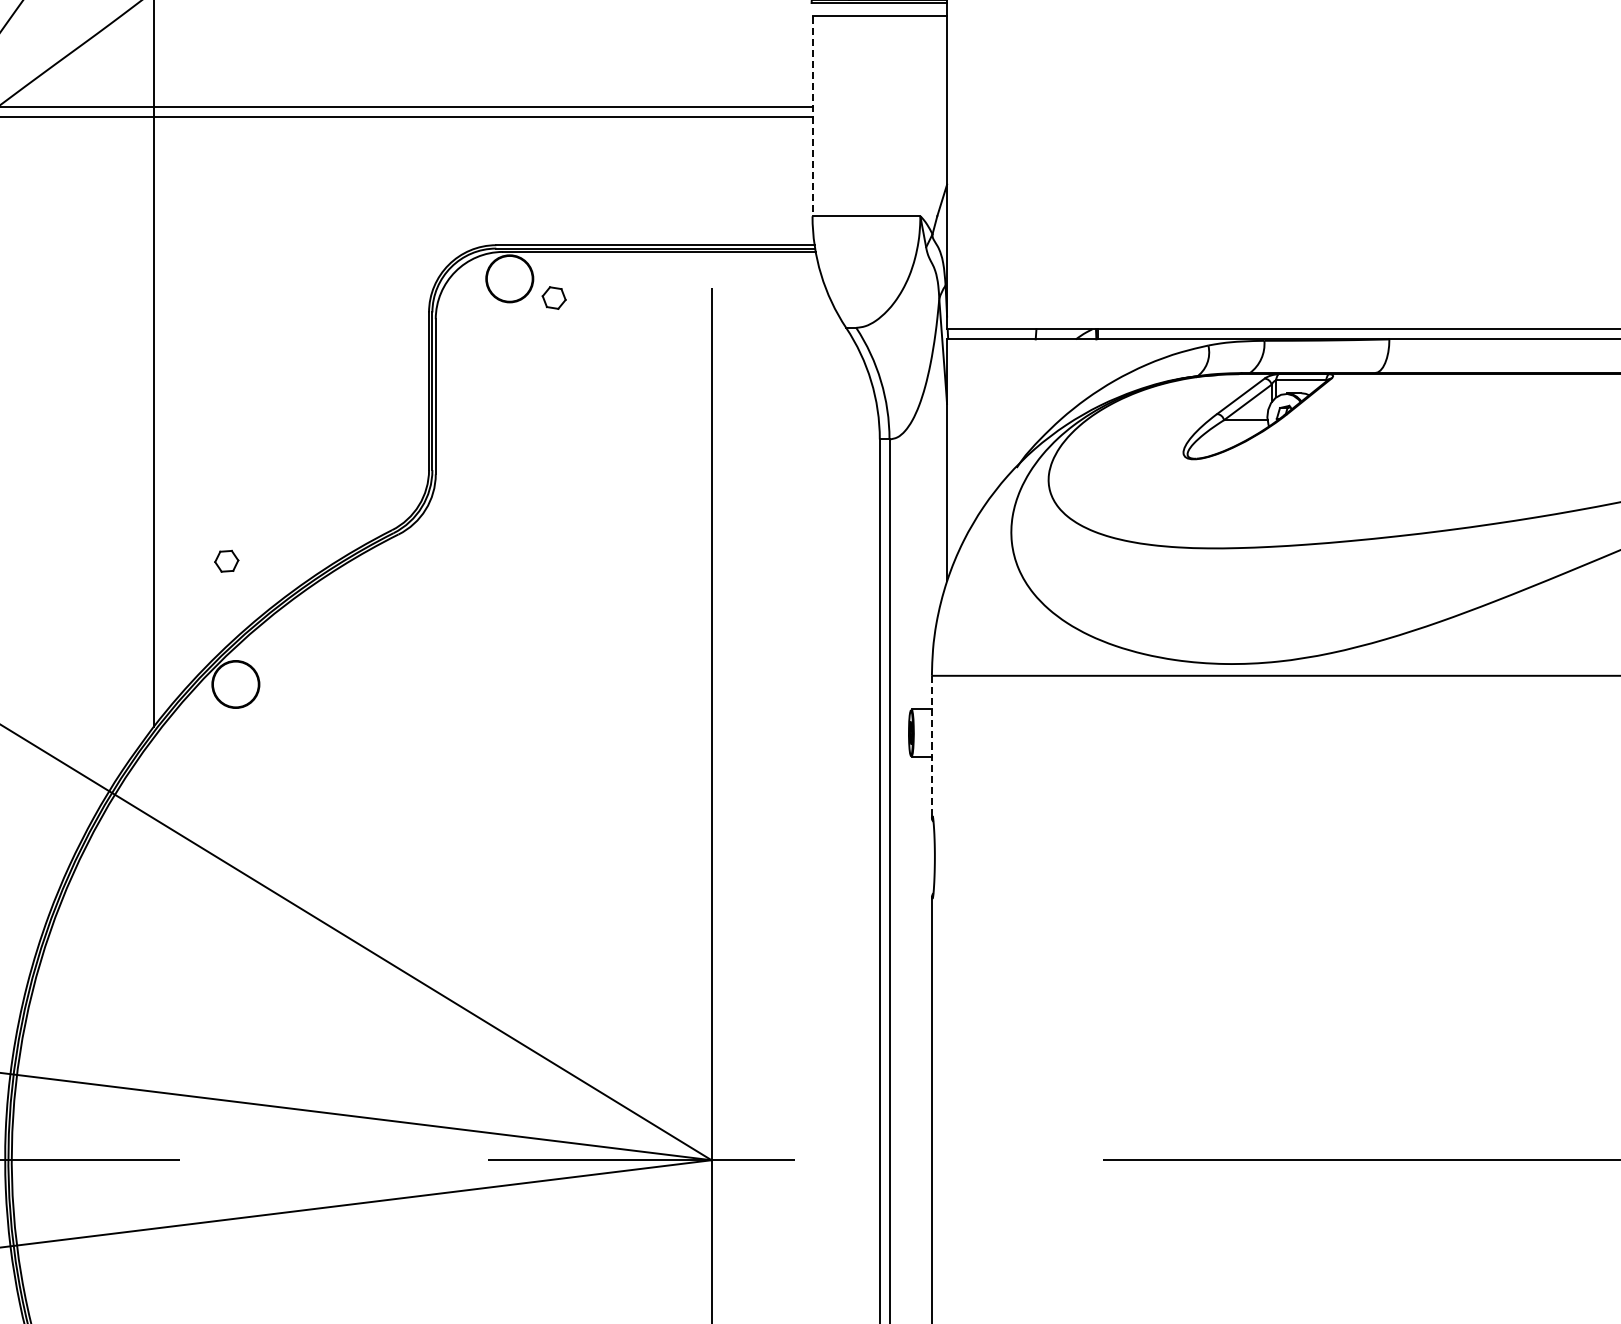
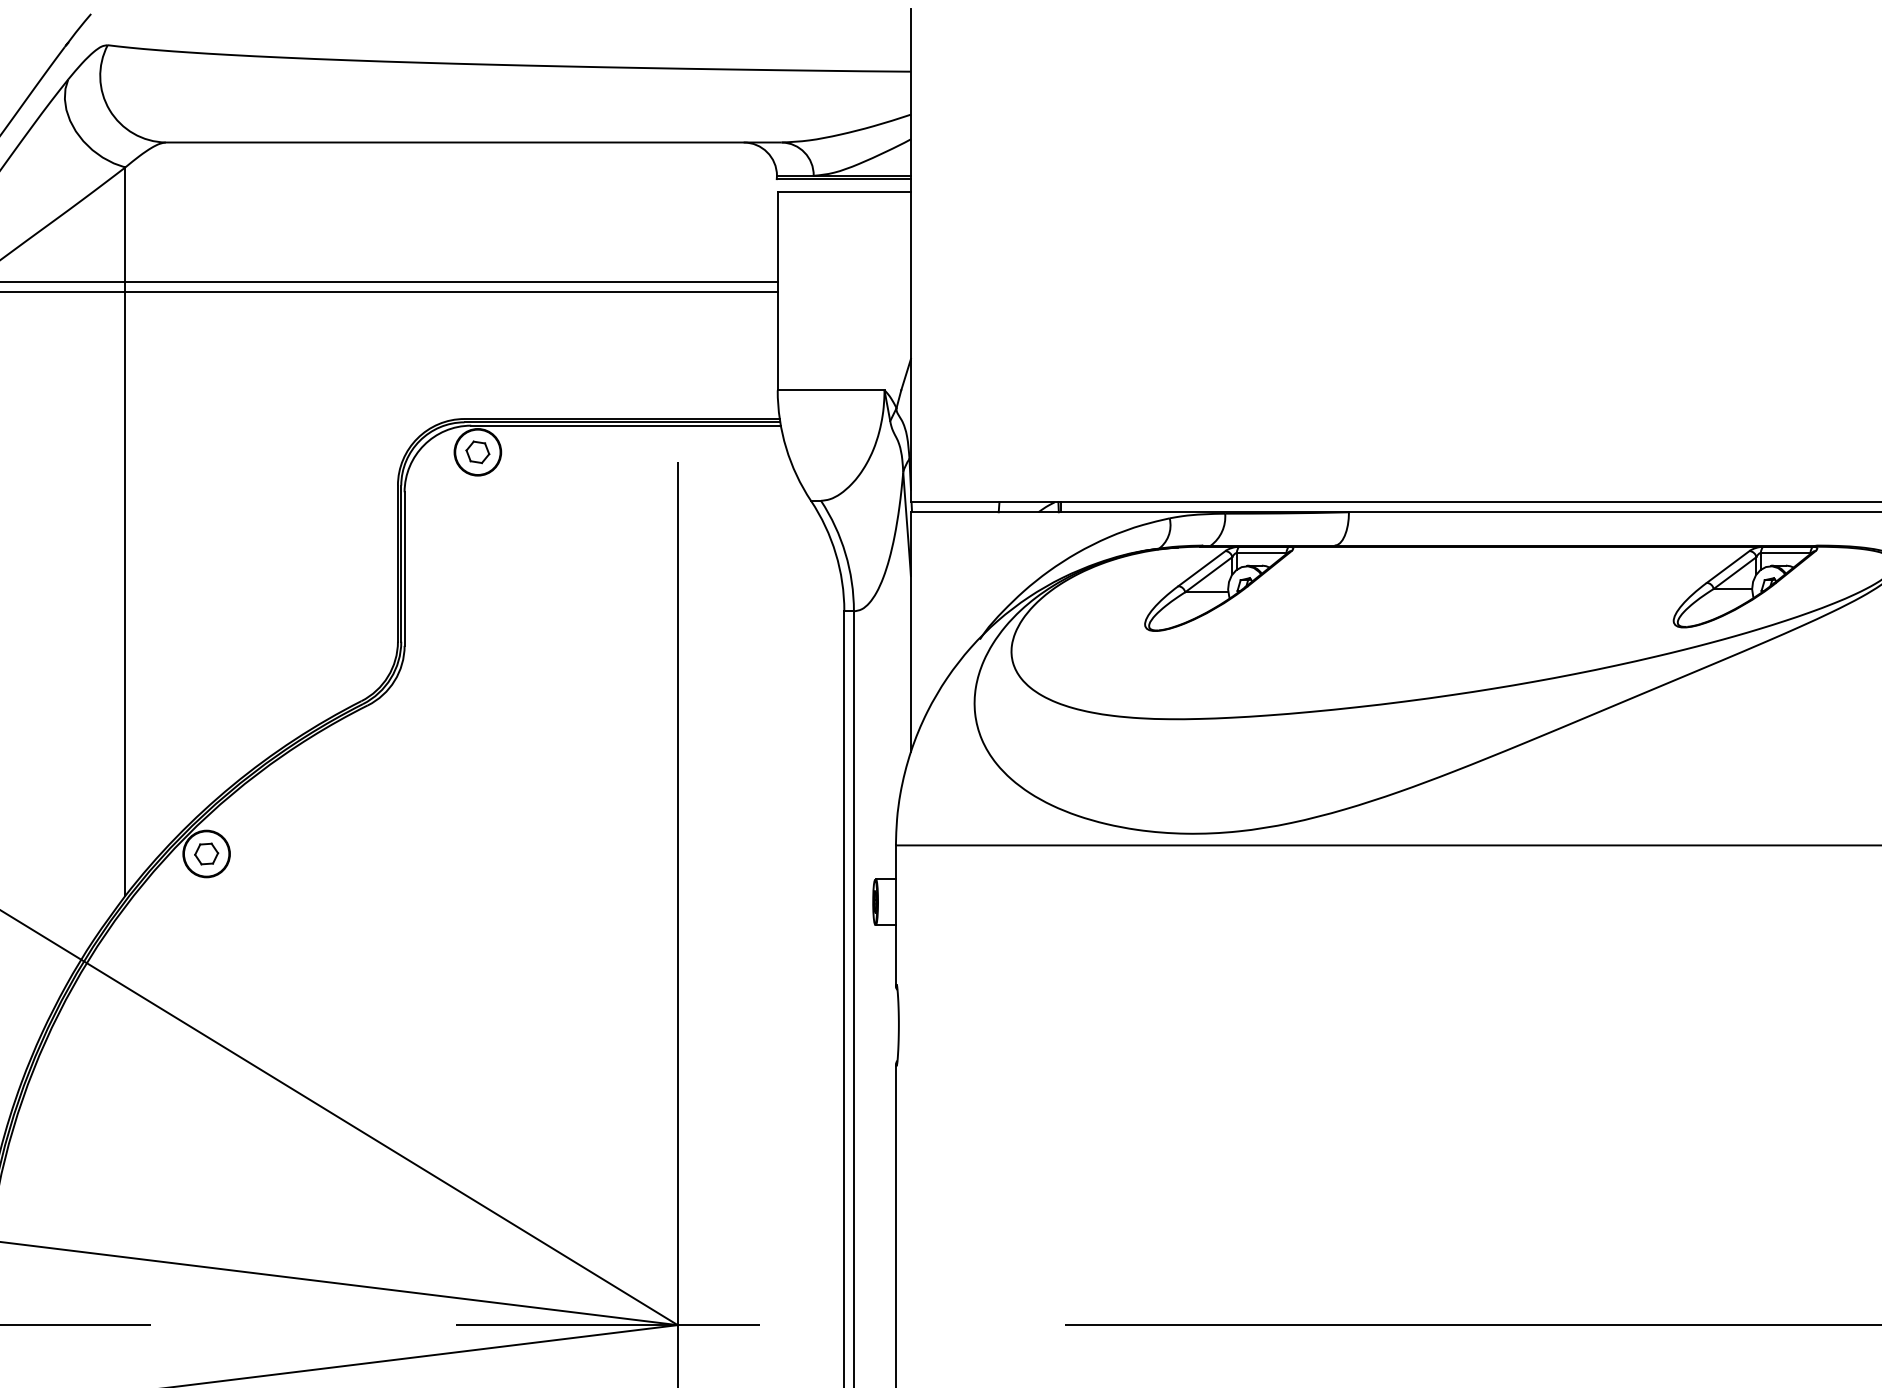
line: (812, 116) -> (777, 291), dashed -> solid
part: (553, 298) -> (477, 452), moved
part: (226, 560) -> (206, 853), moved
line: (931, 747) -> (895, 916), dashed -> solid

